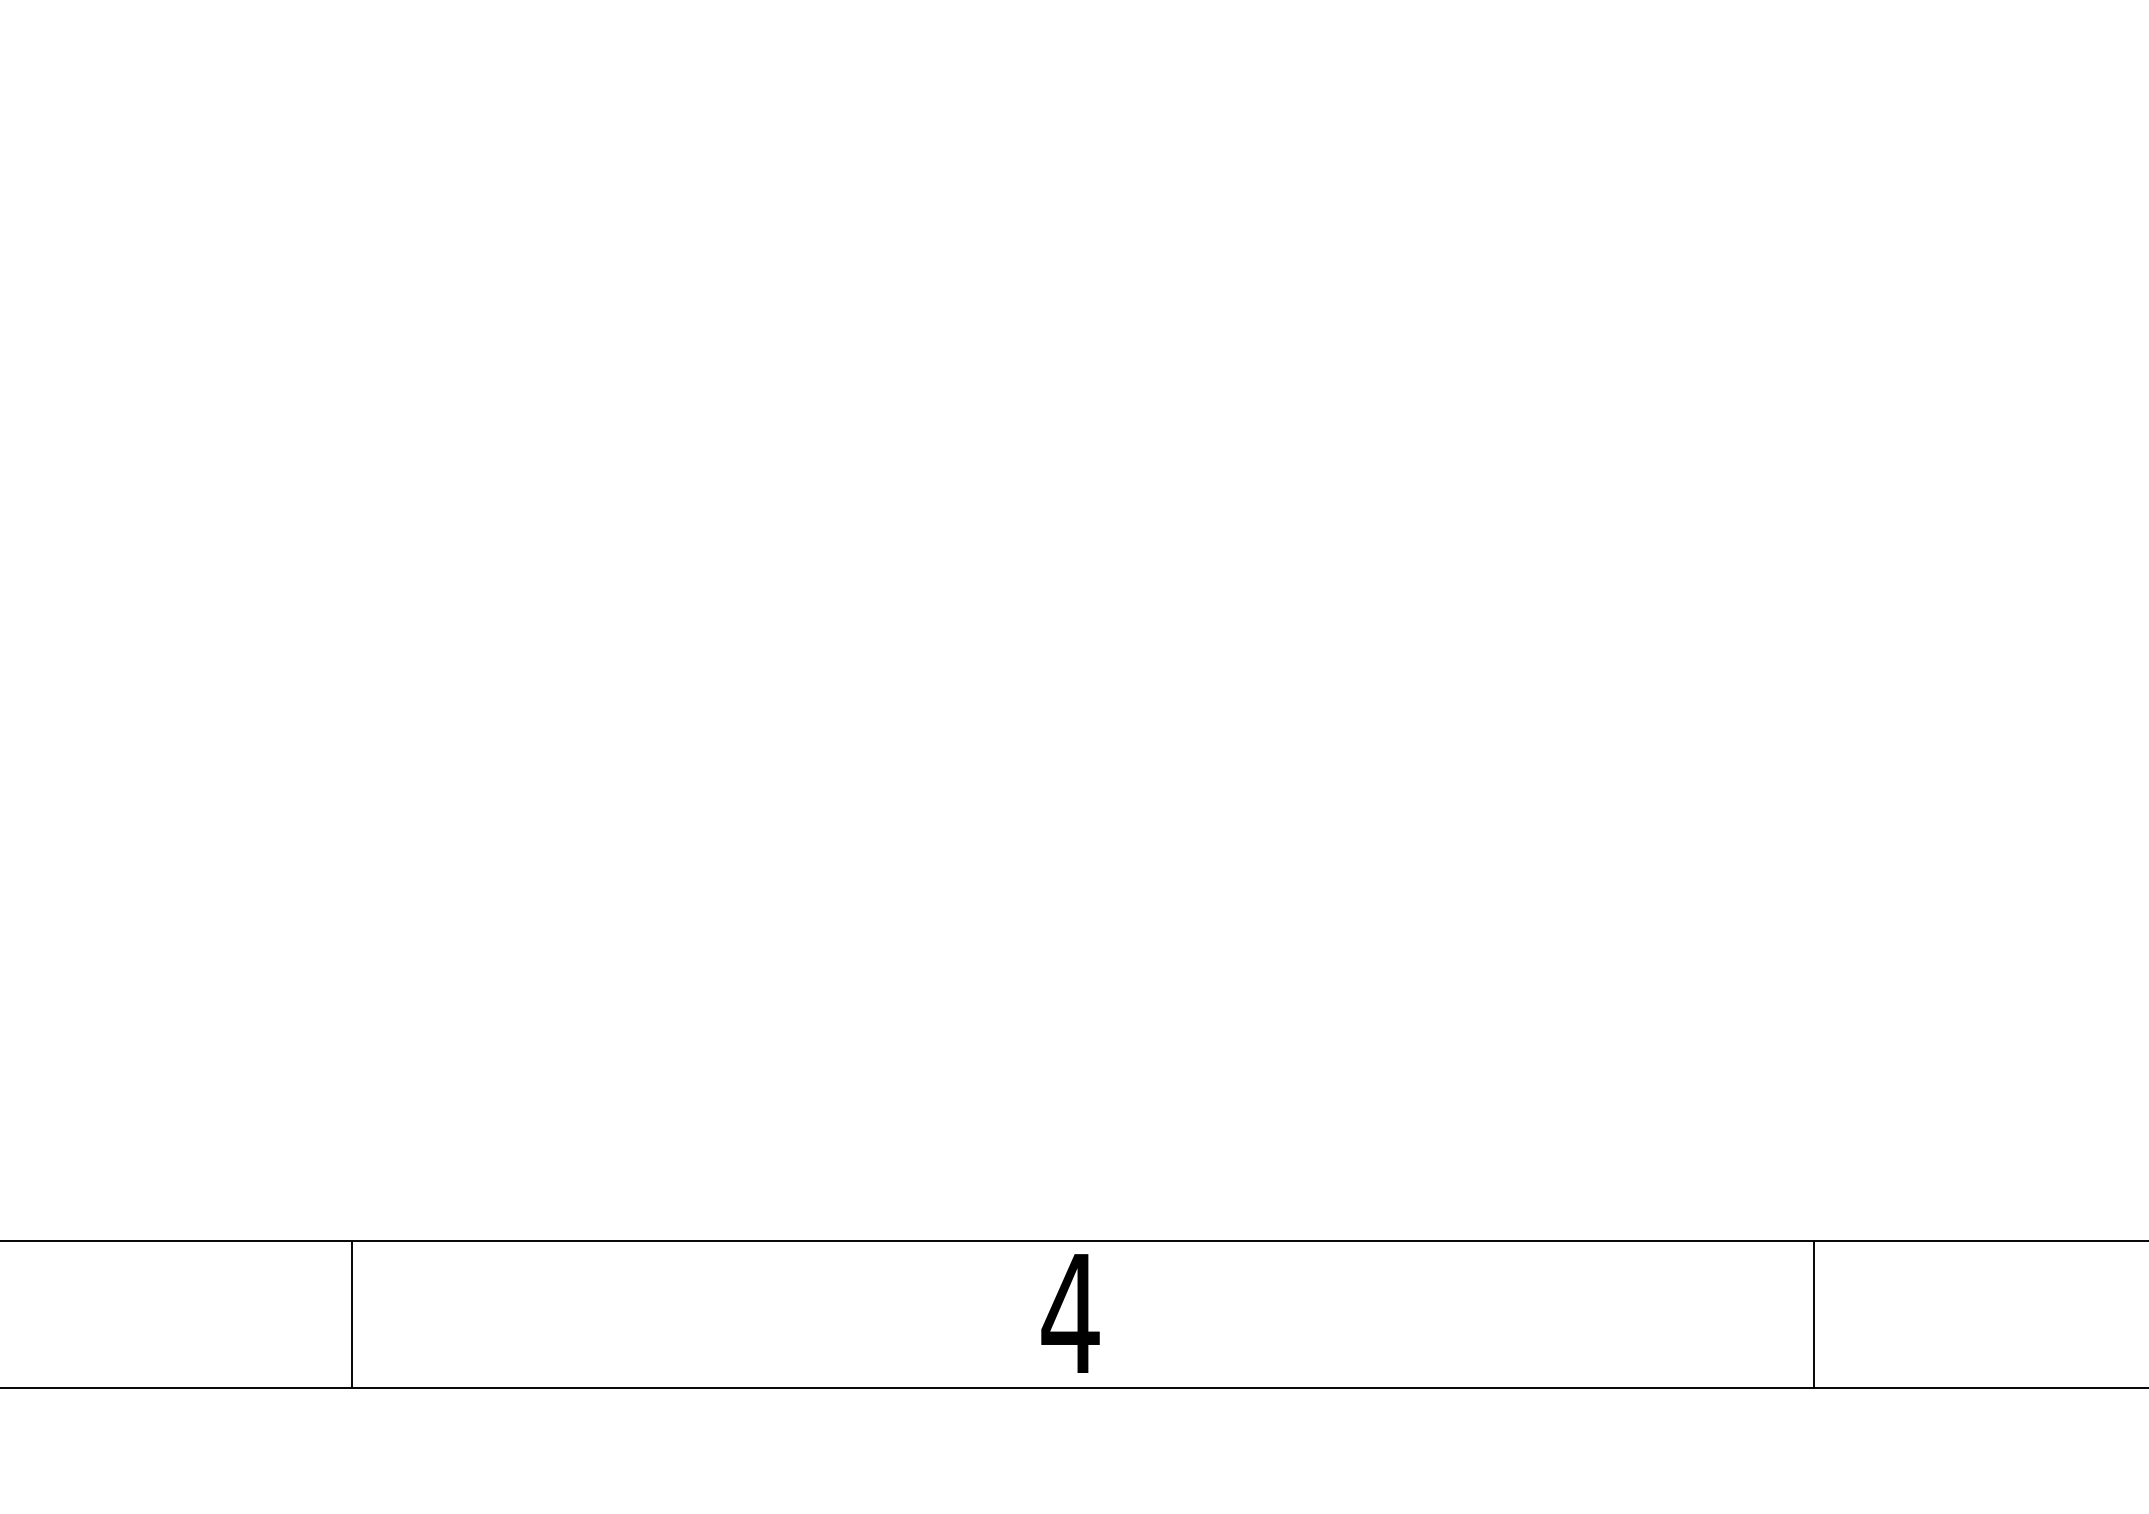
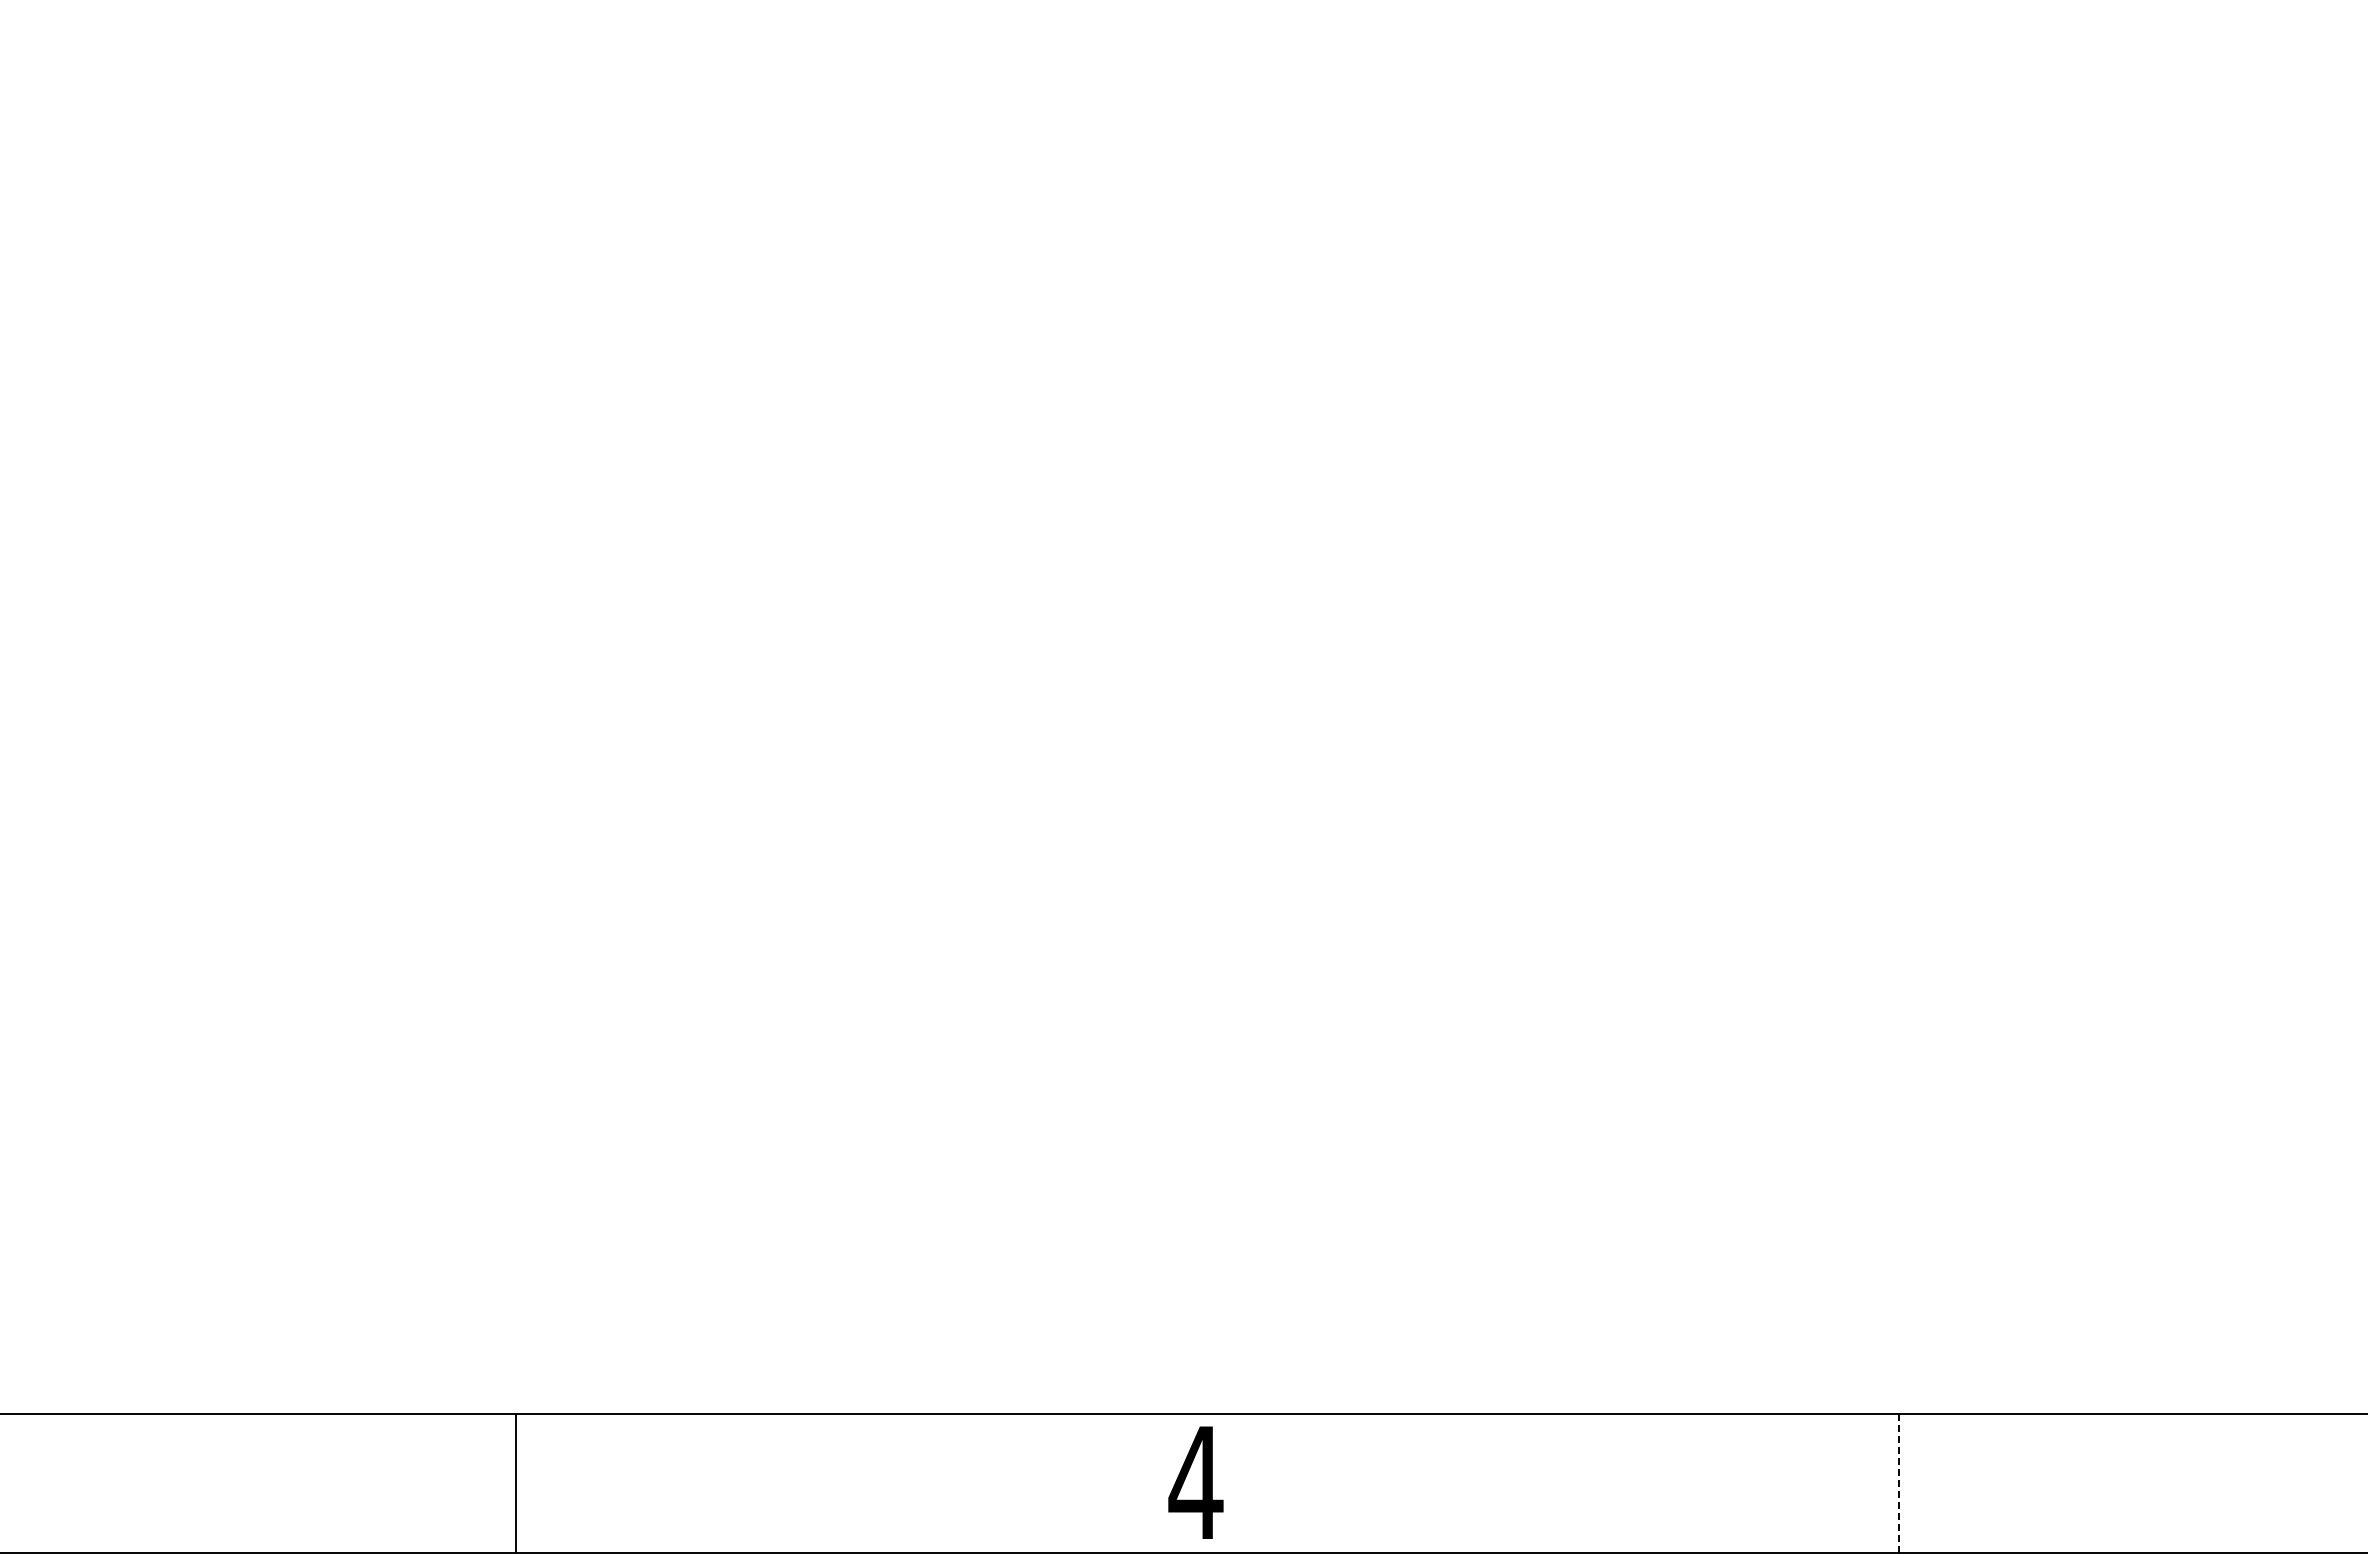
line: (1814, 1315) -> (1899, 1484), solid -> dashed

